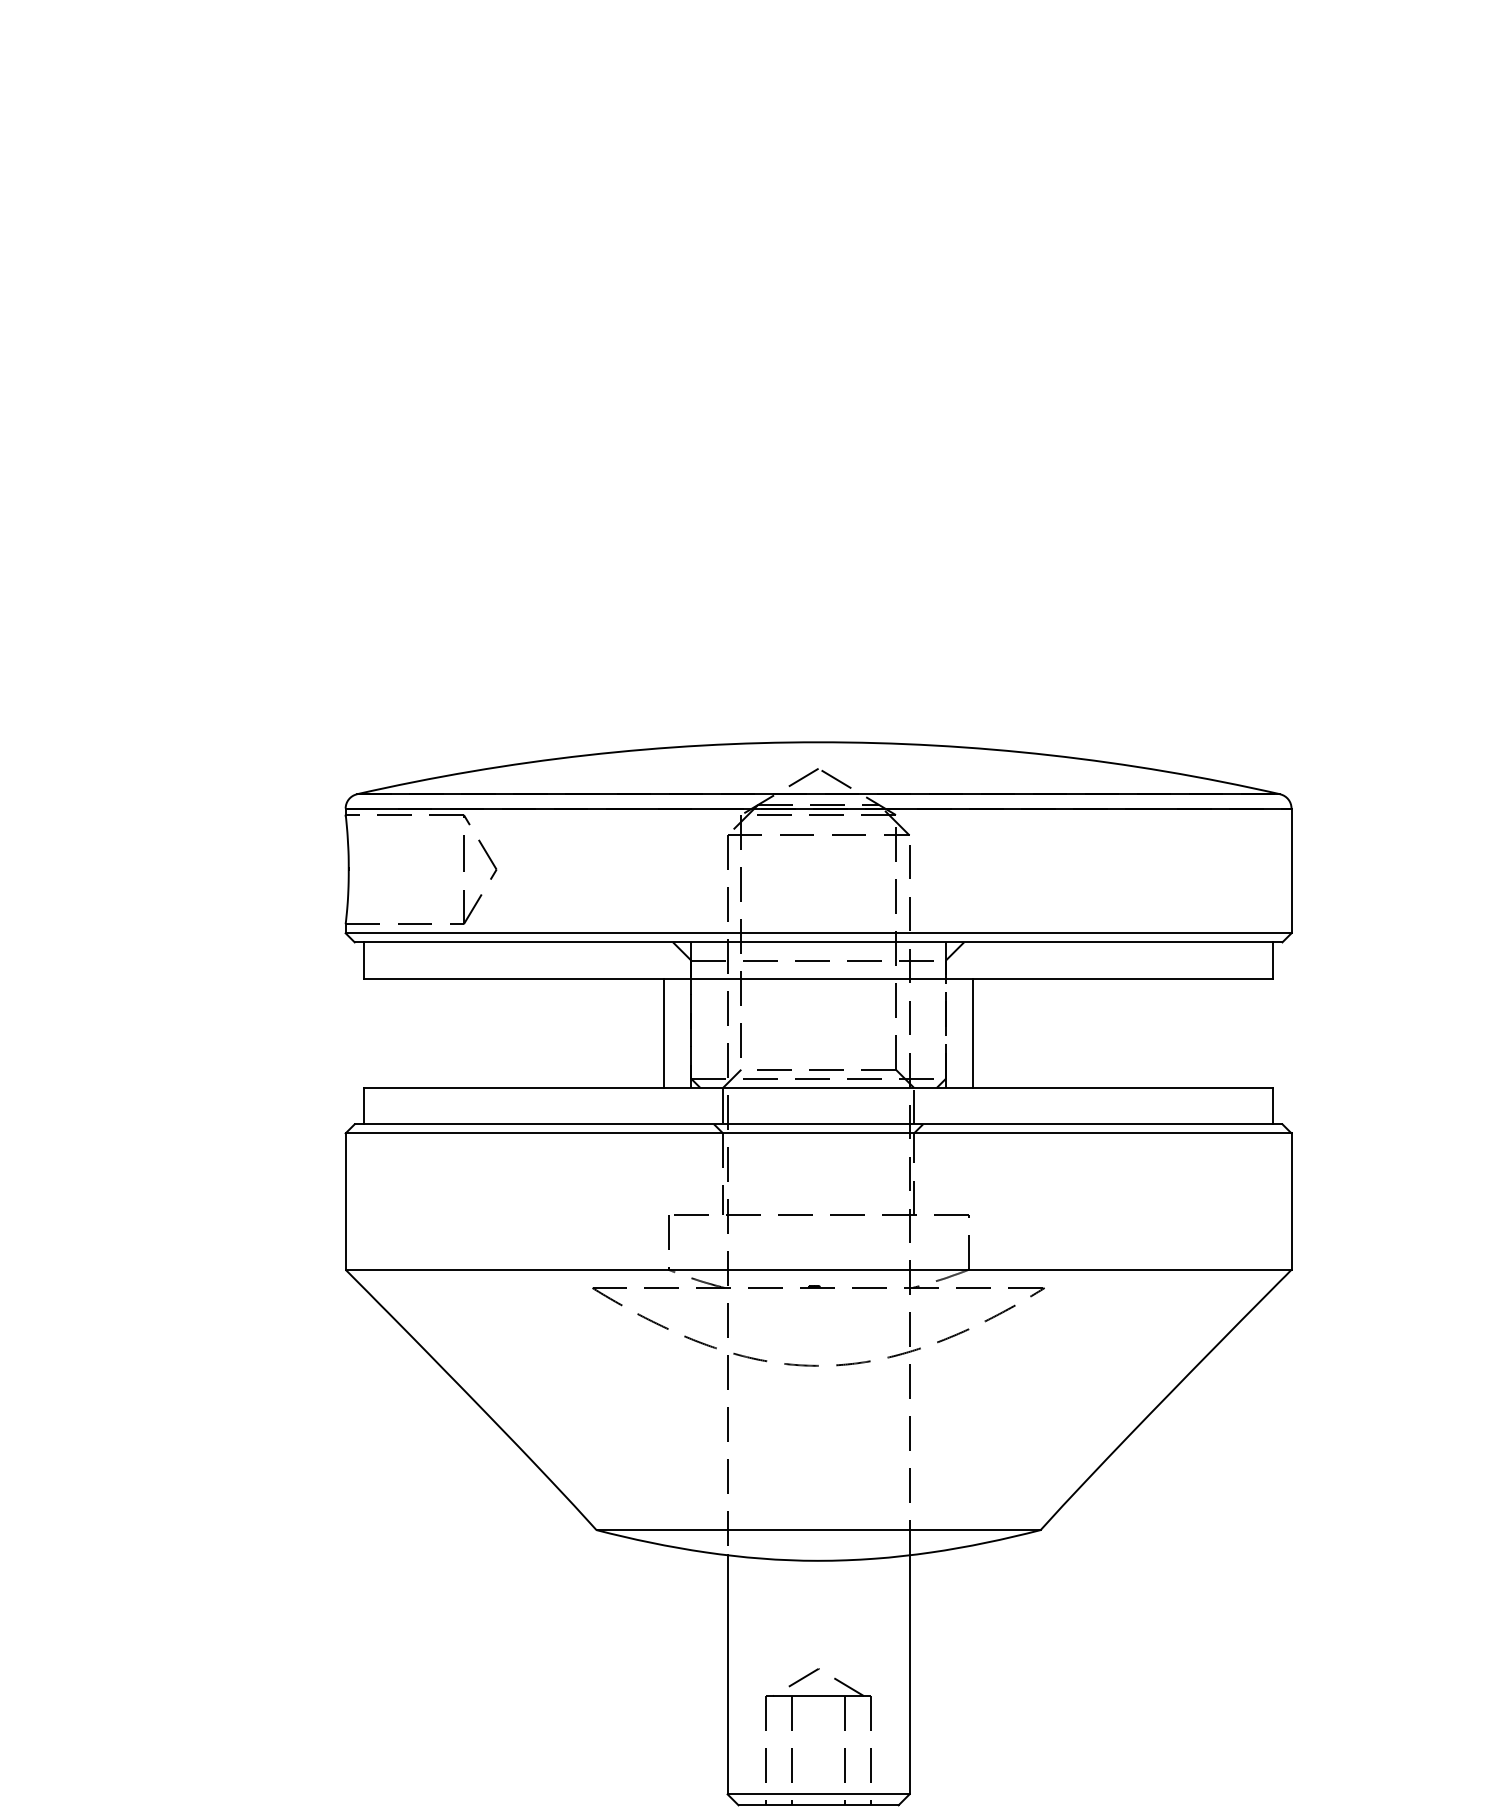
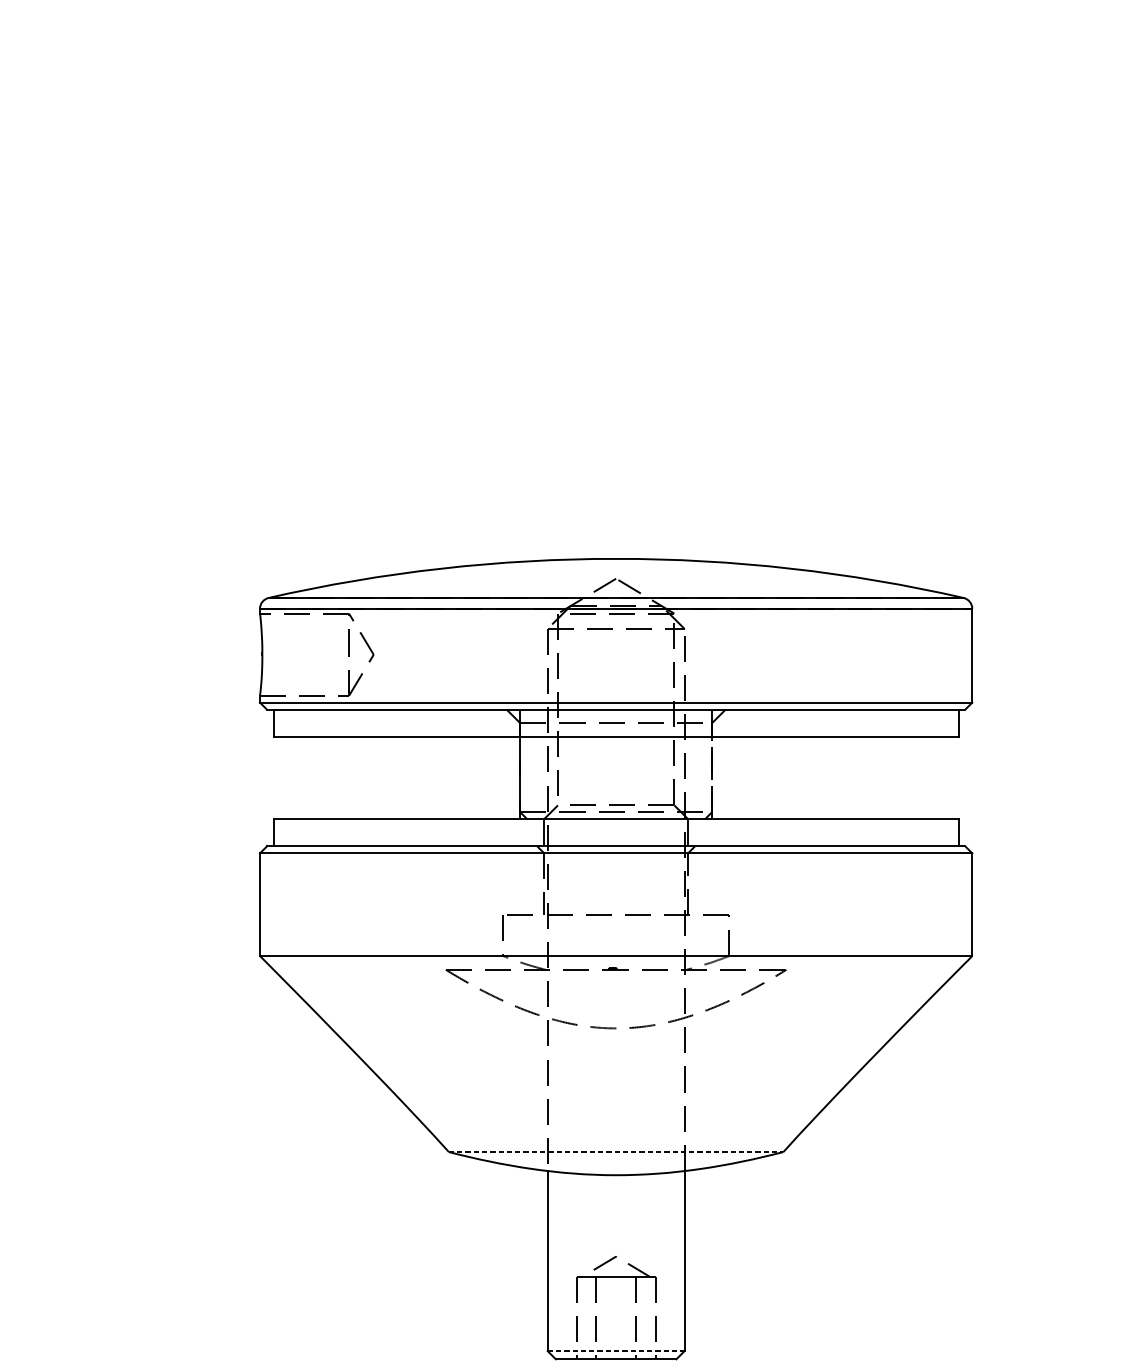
line: (663, 1032) -> (499, 777), removed
line: (973, 1032) -> (732, 777), removed
line: (819, 1530) -> (616, 1152), solid -> dashed
line: (818, 1794) -> (616, 1351), solid -> dashed

